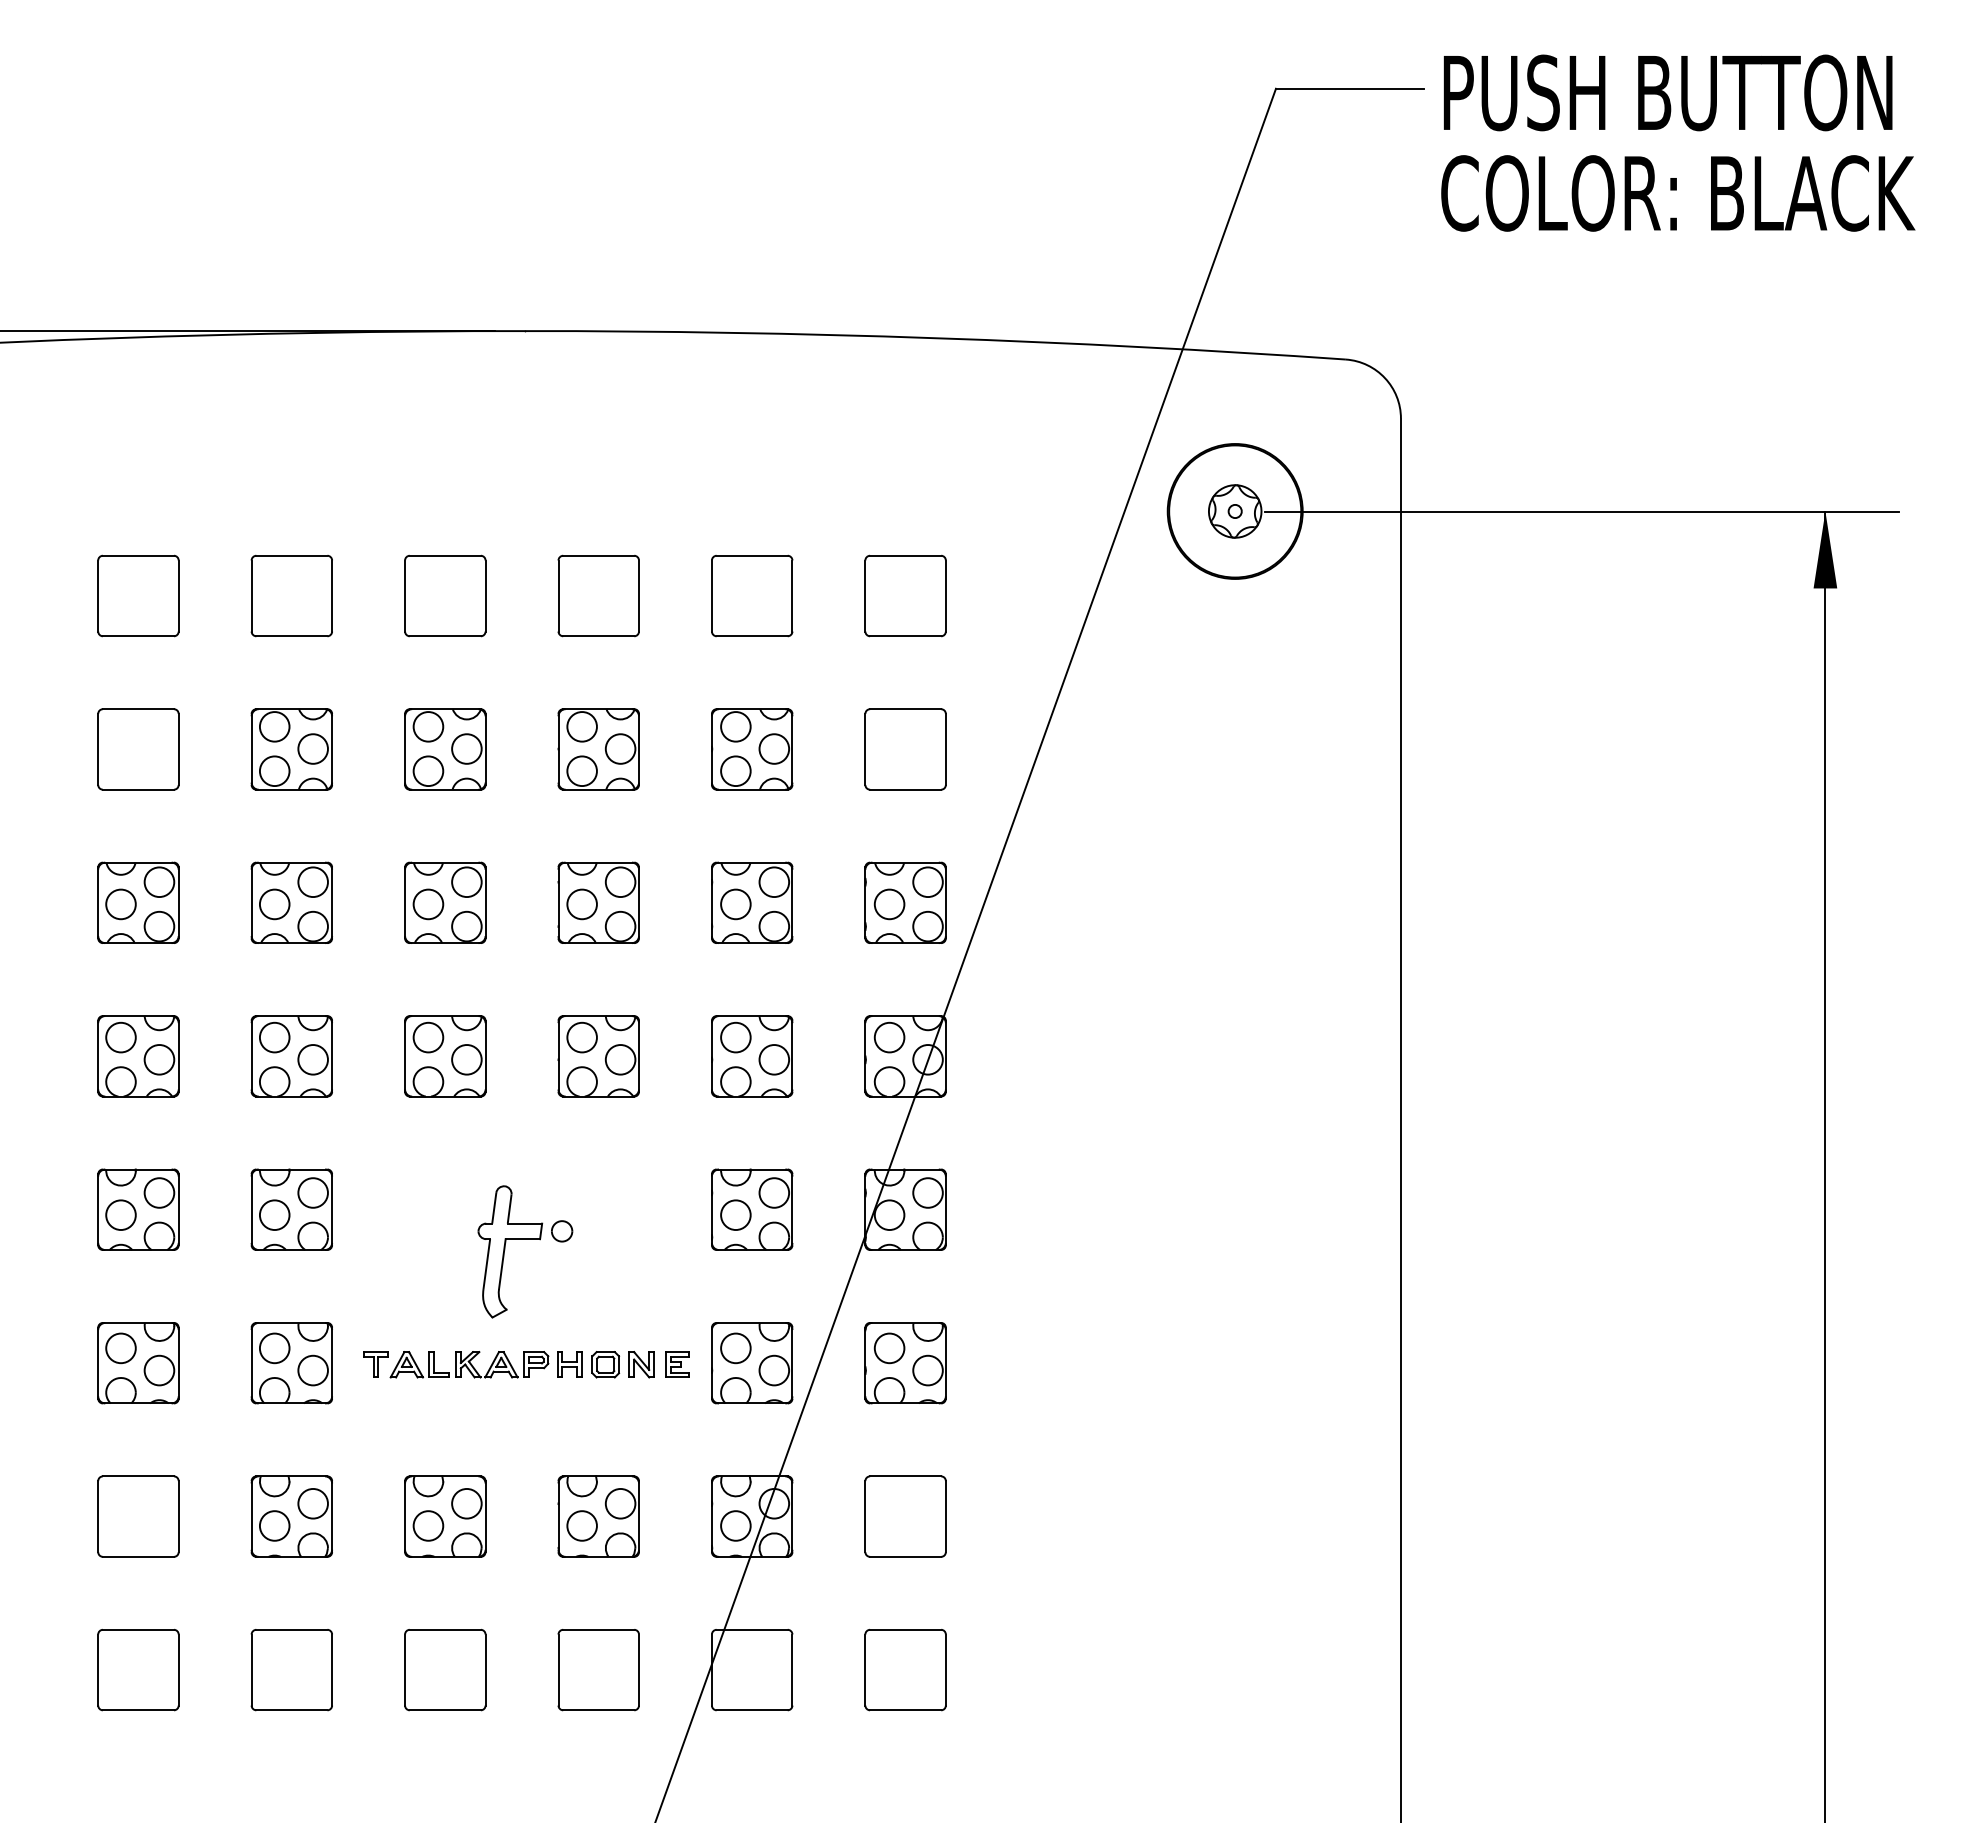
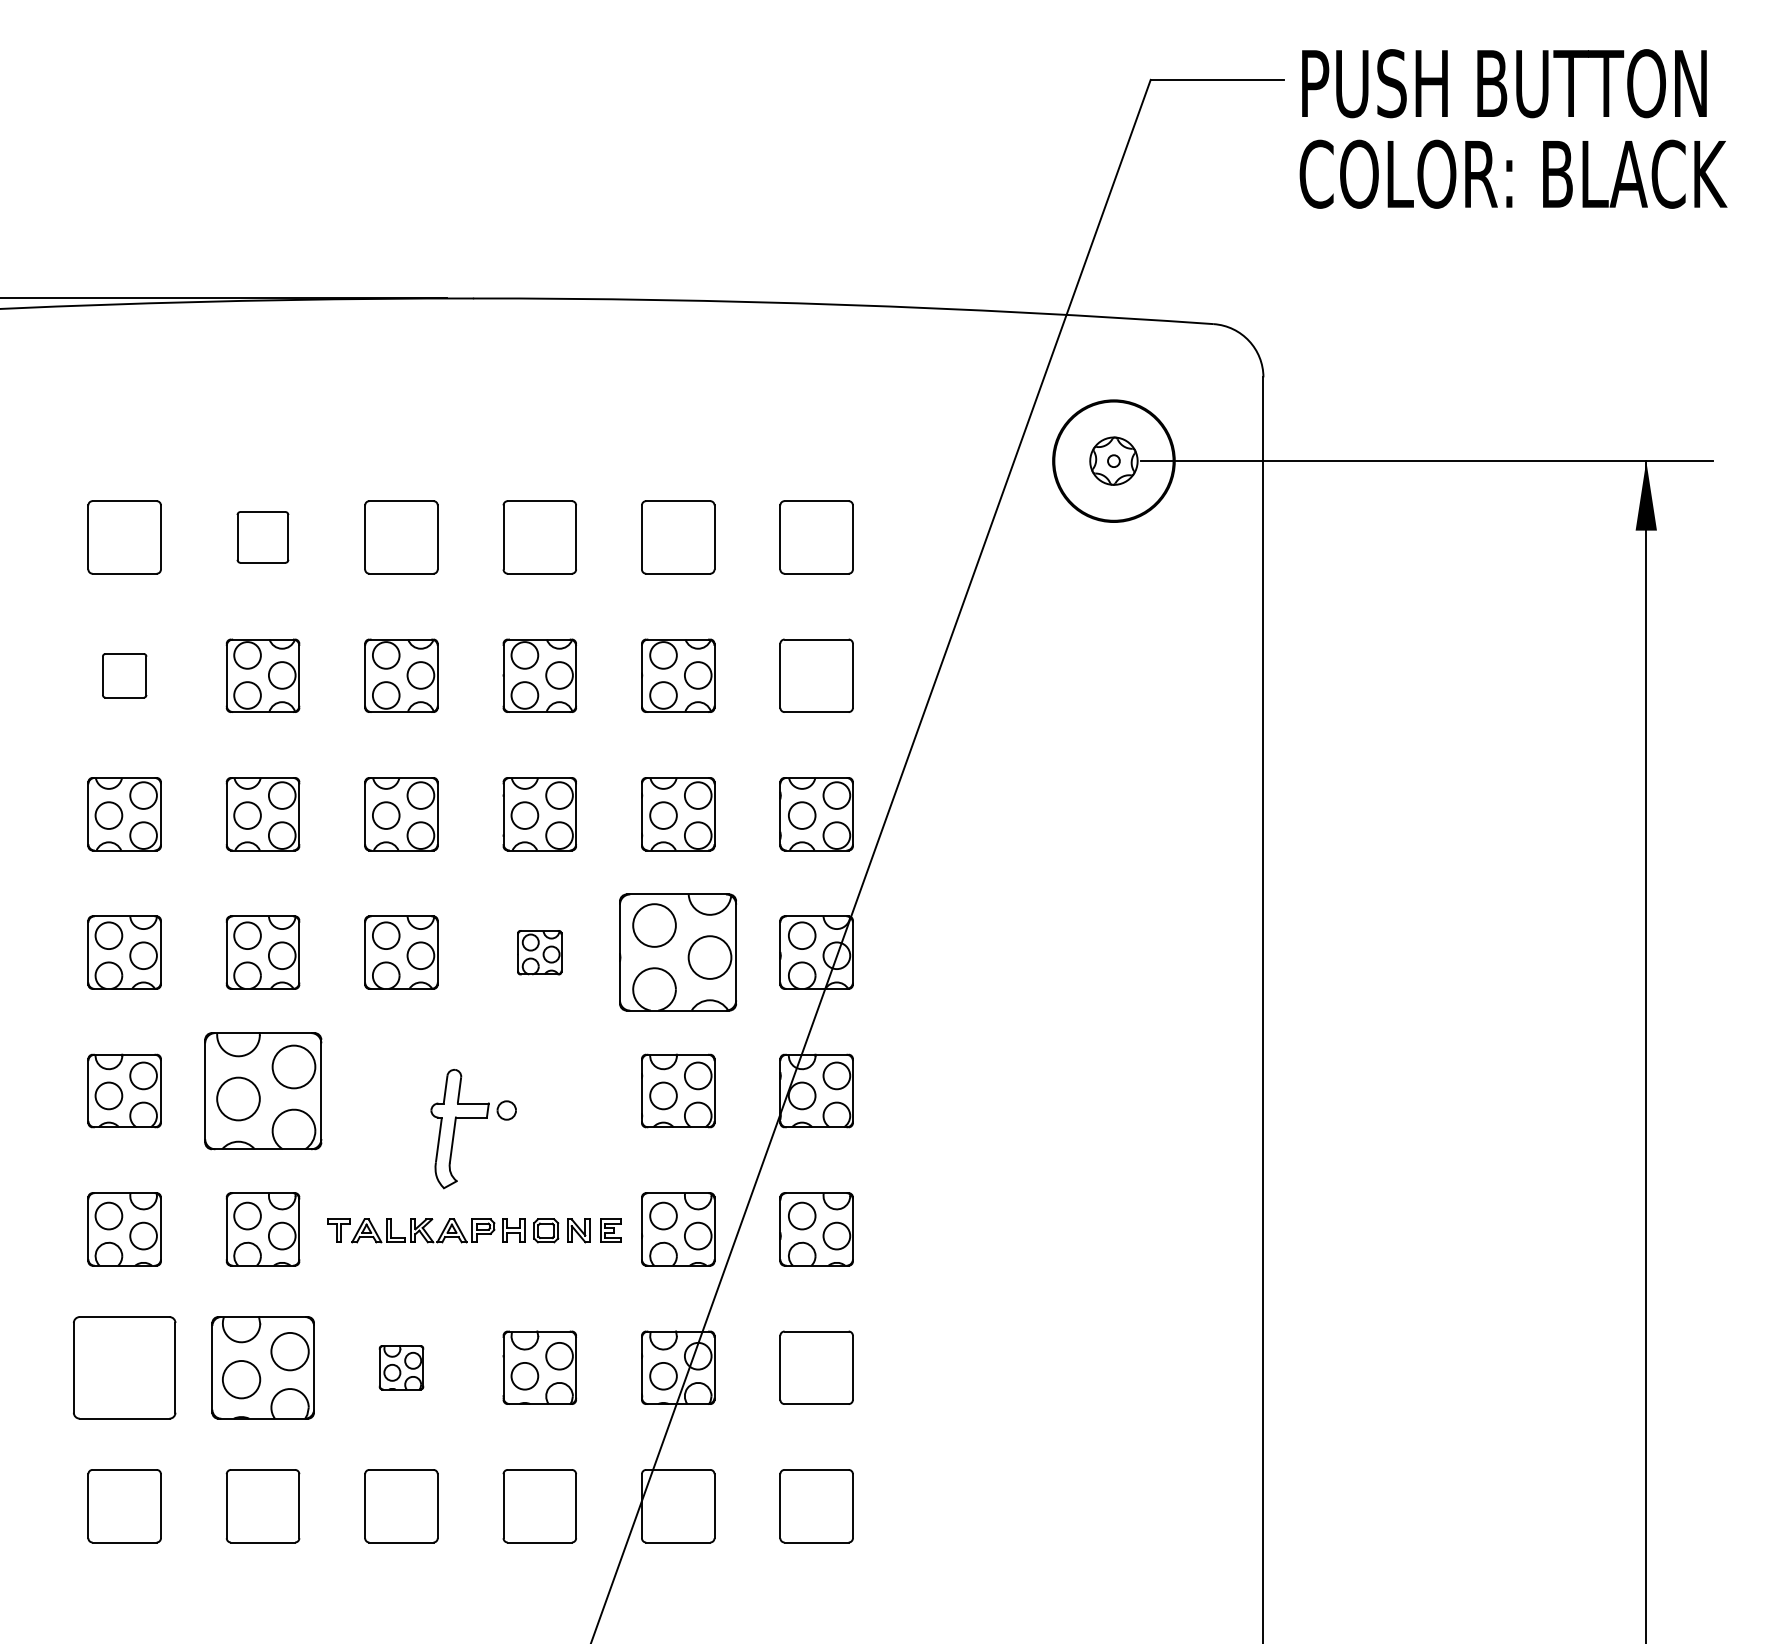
part: (291, 595) -> (262, 536), size x0.7
part: (138, 749) -> (124, 675), size x0.6
part: (598, 1056) -> (539, 952), size x0.6
part: (752, 1056) -> (678, 952), size x1.6
part: (291, 1209) -> (262, 1090), size x1.6
part: (138, 1516) -> (124, 1367), size x1.4
part: (291, 1516) -> (262, 1367), size x1.4
part: (445, 1516) -> (401, 1367), size x0.6

